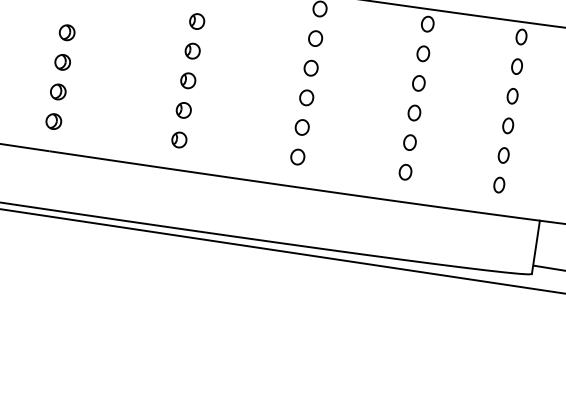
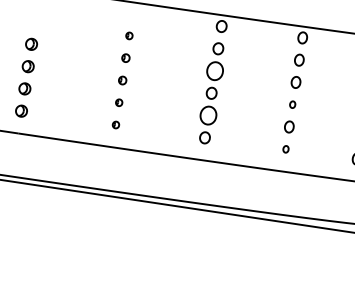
part: (197, 21) -> (129, 35), size x0.6
part: (192, 50) -> (125, 57), size x0.7
part: (310, 67) -> (214, 70), size x1.6
part: (188, 80) -> (122, 80), size x0.7
part: (183, 110) -> (119, 102), size x0.6
part: (414, 112) -> (292, 104), size x0.6
part: (301, 127) -> (207, 115), size x1.6
part: (179, 139) -> (116, 124), size x0.6
part: (405, 172) -> (285, 149), size x0.6

